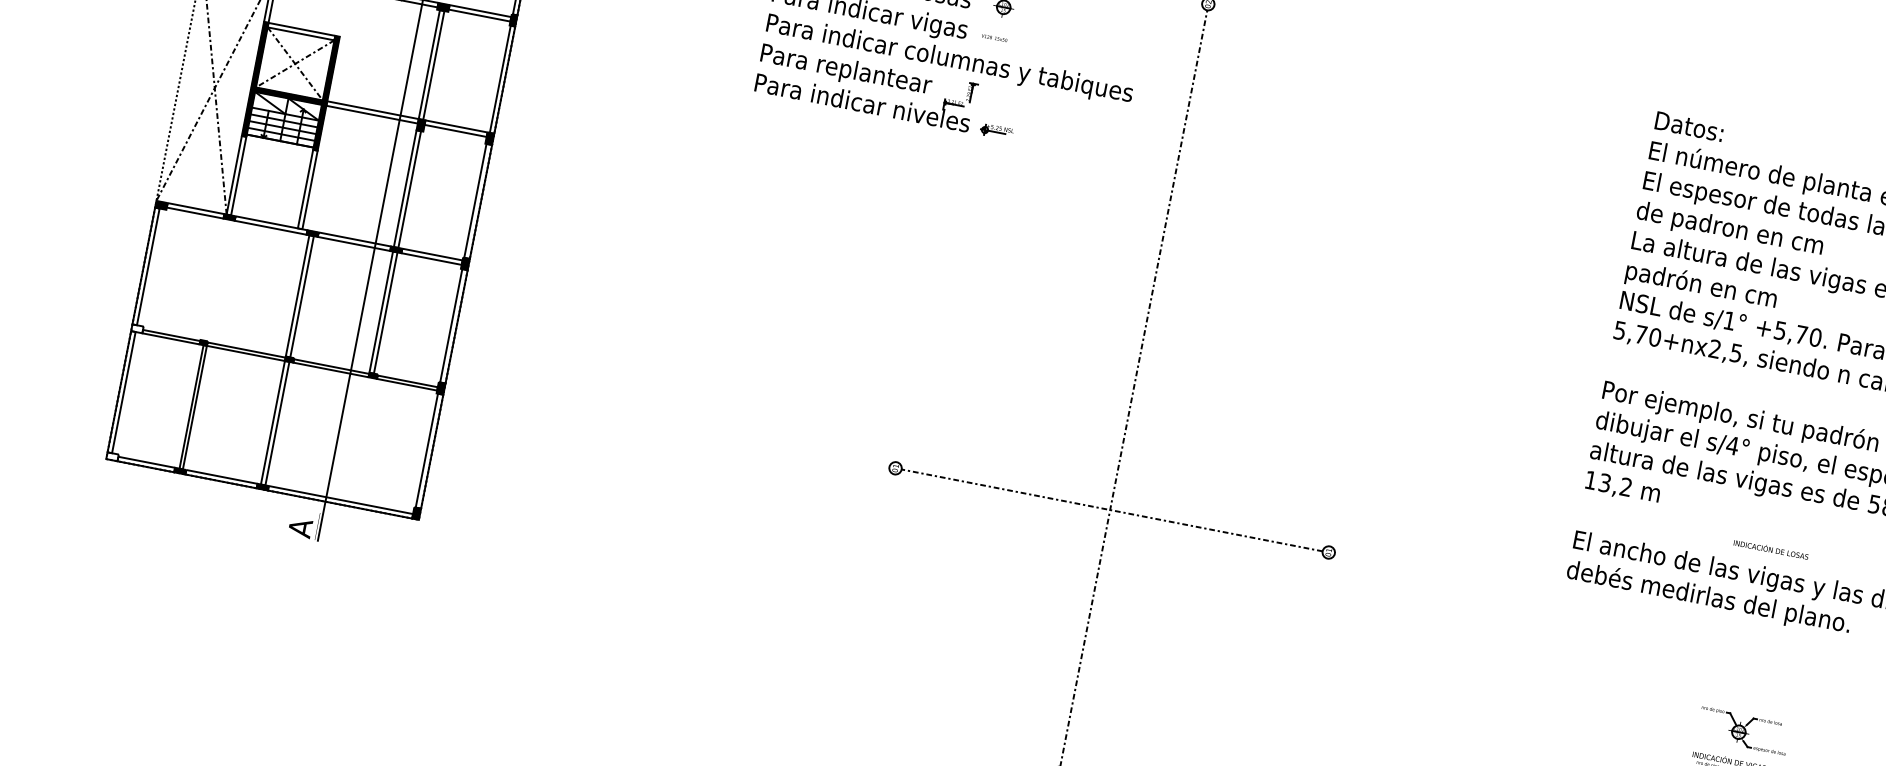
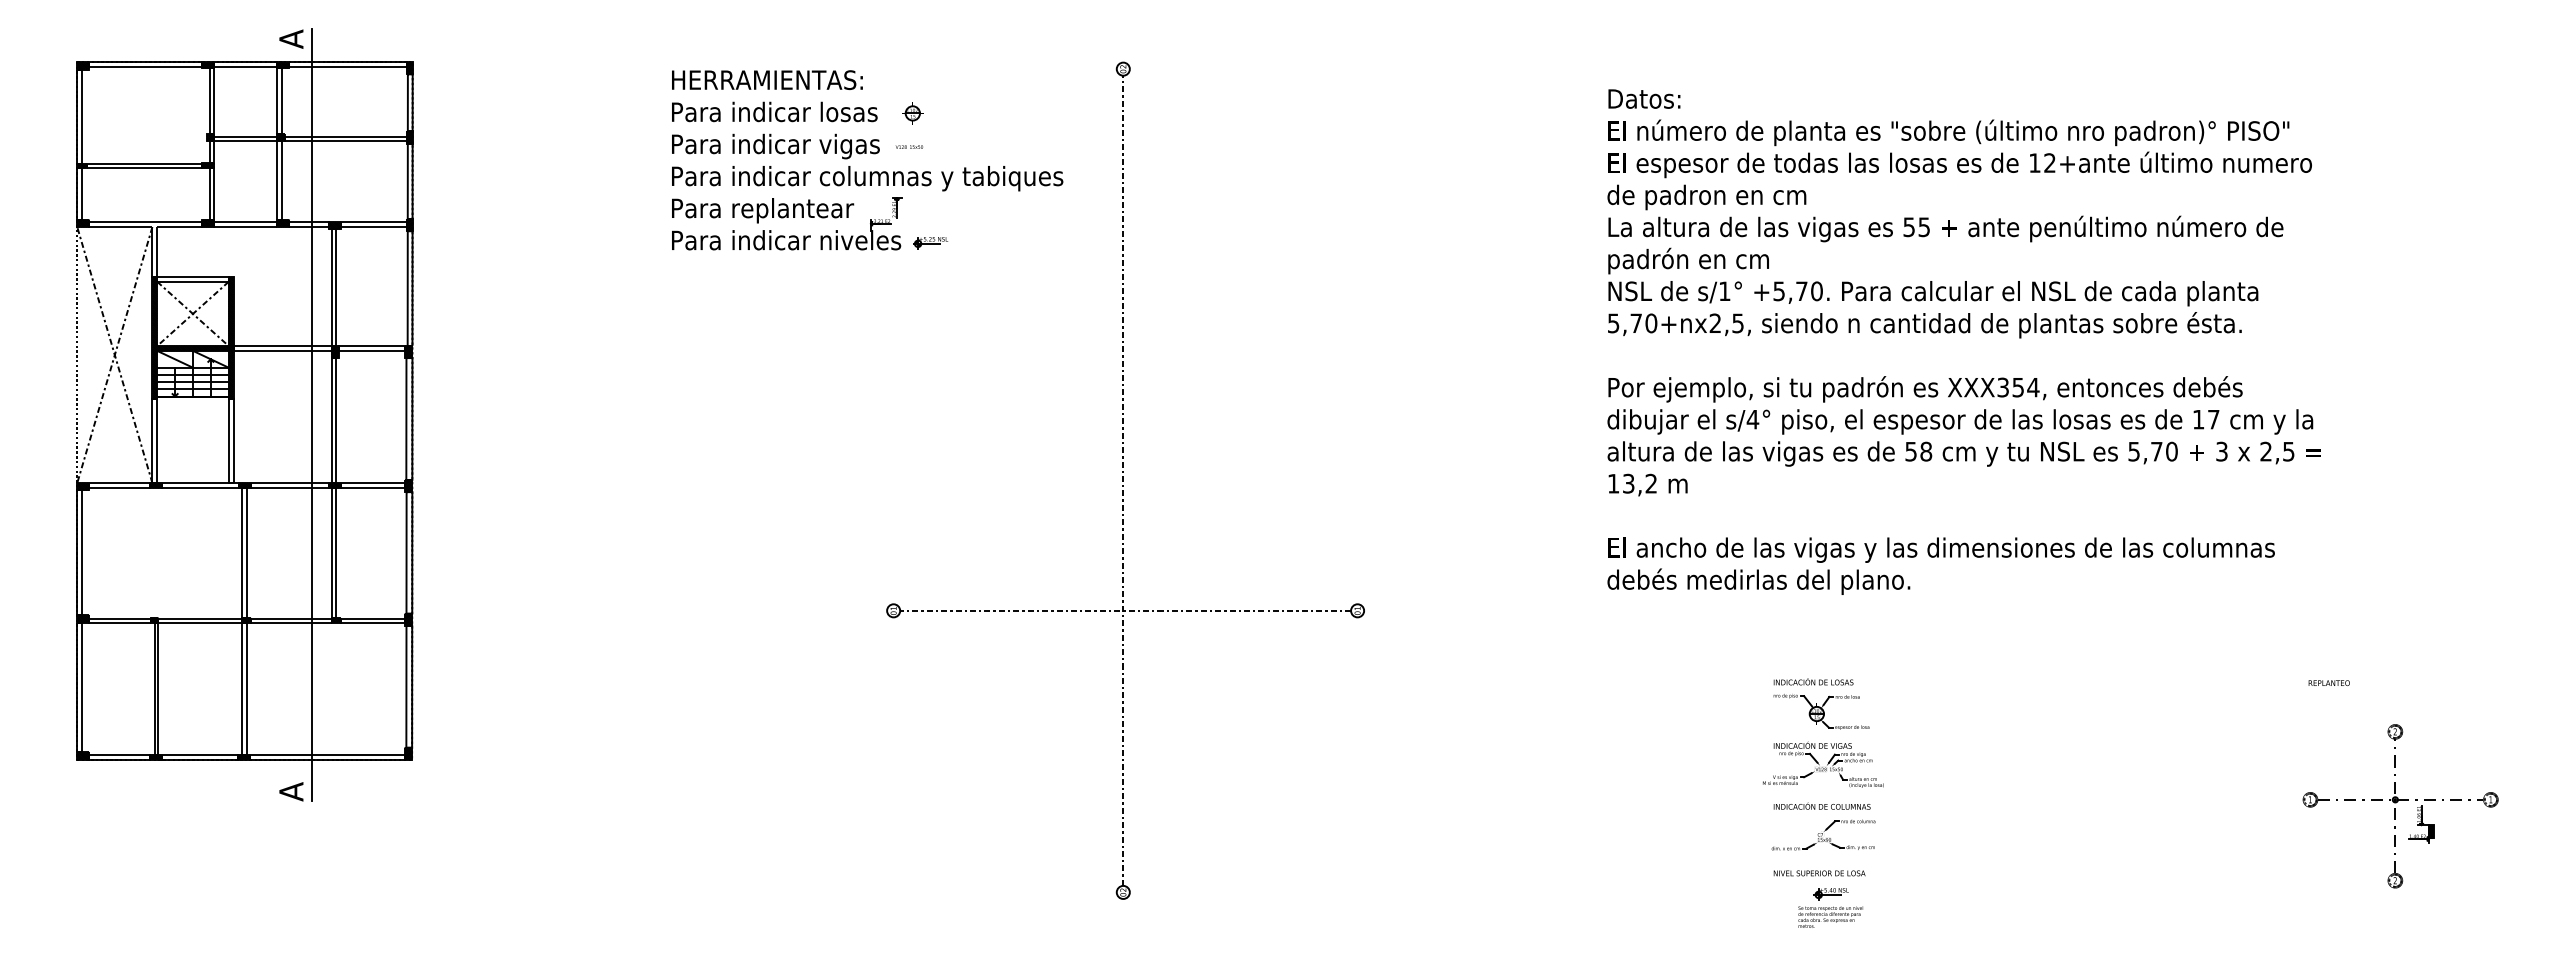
hatch: (137, 328) -> (83, 618), added
hatch: (112, 456) -> (83, 755), added
text: (1771, 549) -> (1813, 681), moved

